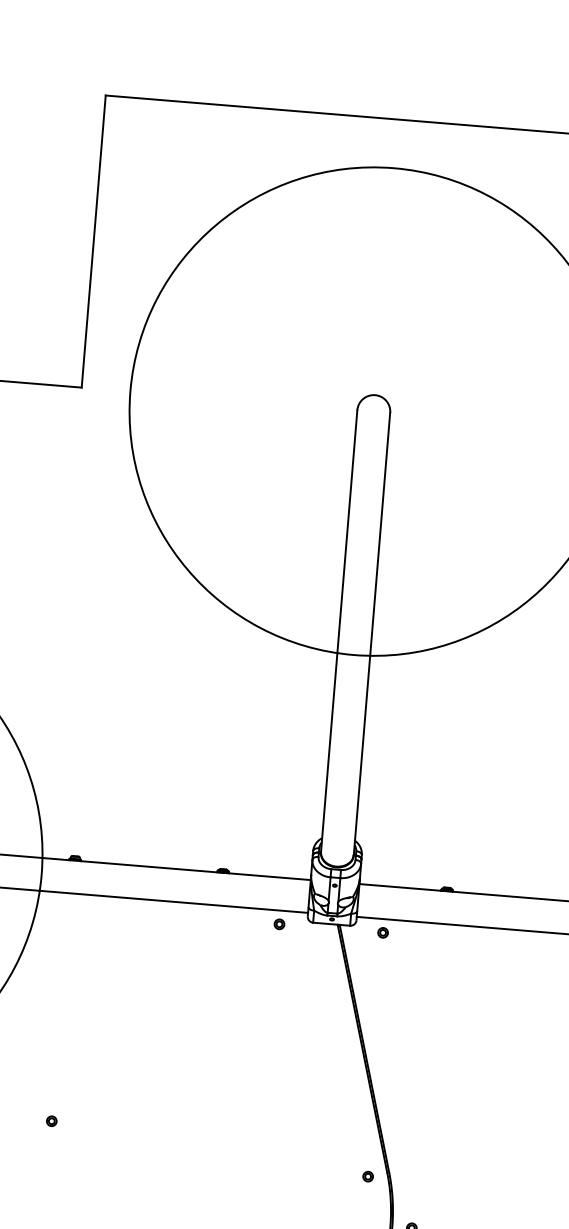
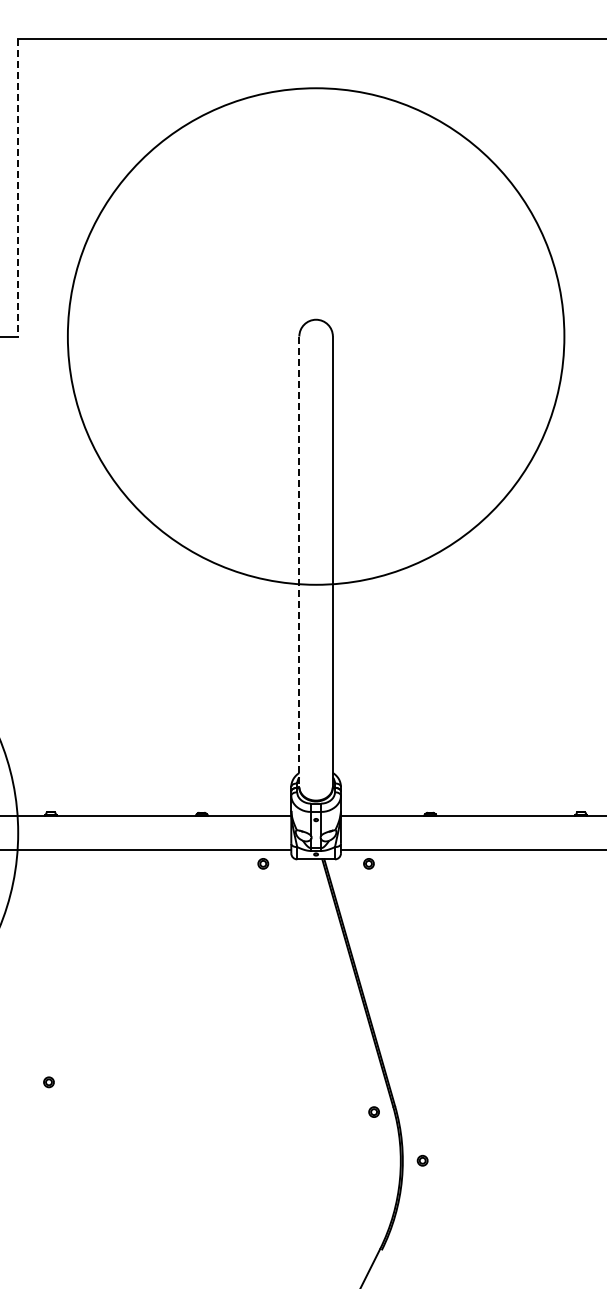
line: (94, 241) -> (18, 187), solid -> dashed
line: (339, 631) -> (299, 562), solid -> dashed

